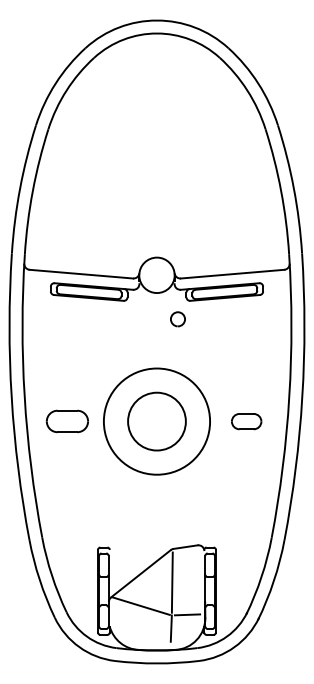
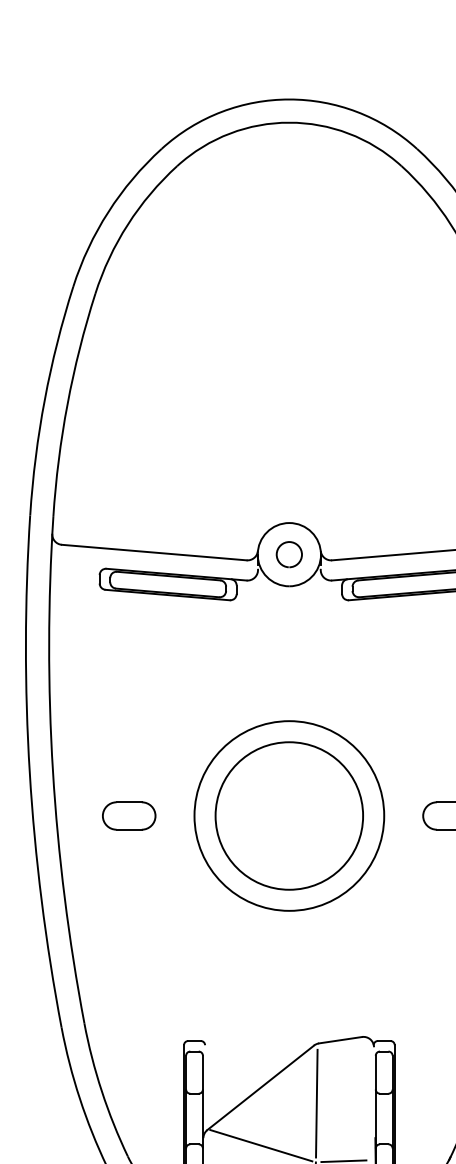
arc: (172, 317) -> (279, 551), moved
part: (66, 421) -> (127, 815), size x0.71
circle: (156, 421) -> (288, 815), size x1.43

